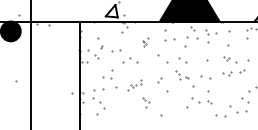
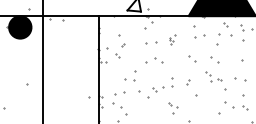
part: (116, 50) -> (152, 42), moved
part: (163, 58) -> (192, 58), size x0.62
part: (134, 85) -> (159, 88), size x1.67

